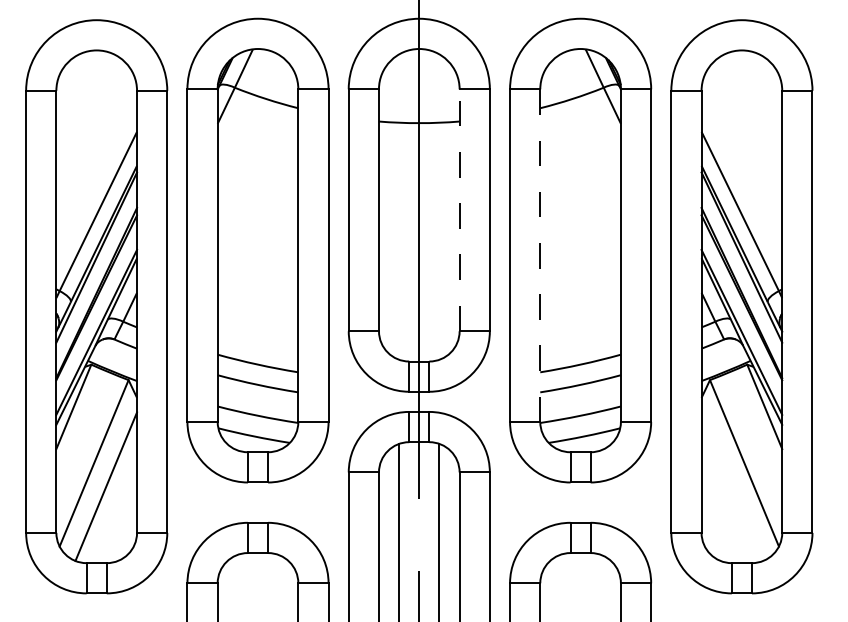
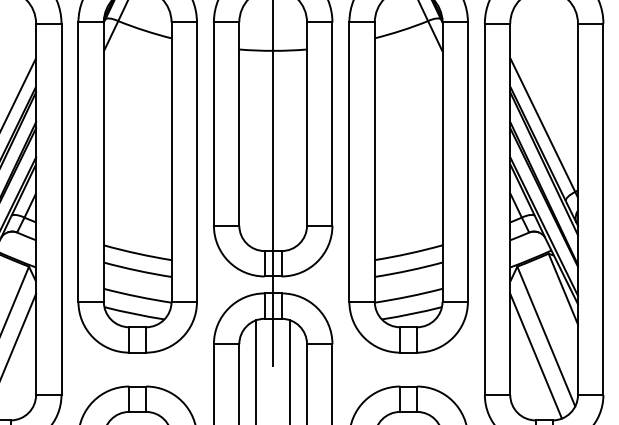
line: (459, 210) -> (306, 124), dashed -> solid
line: (540, 256) -> (374, 162), dashed -> solid
line: (732, 486) -> (536, 356), added

